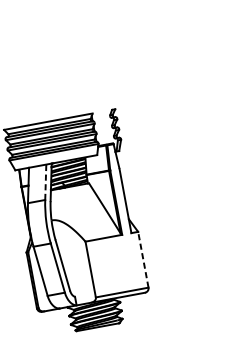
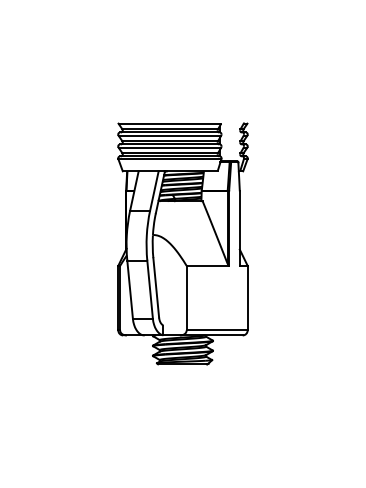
line: (45, 181) -> (154, 190), dashed -> solid
line: (143, 259) -> (247, 297), dashed -> solid

